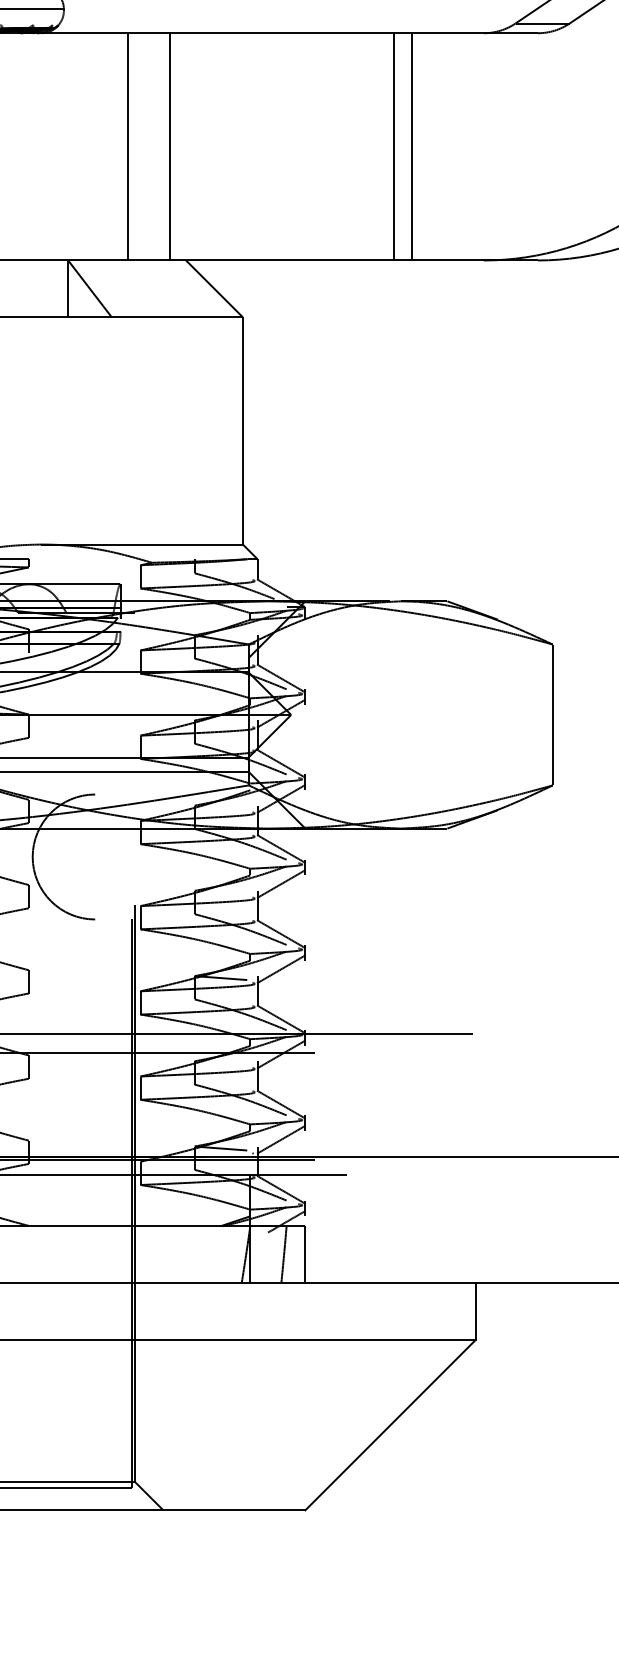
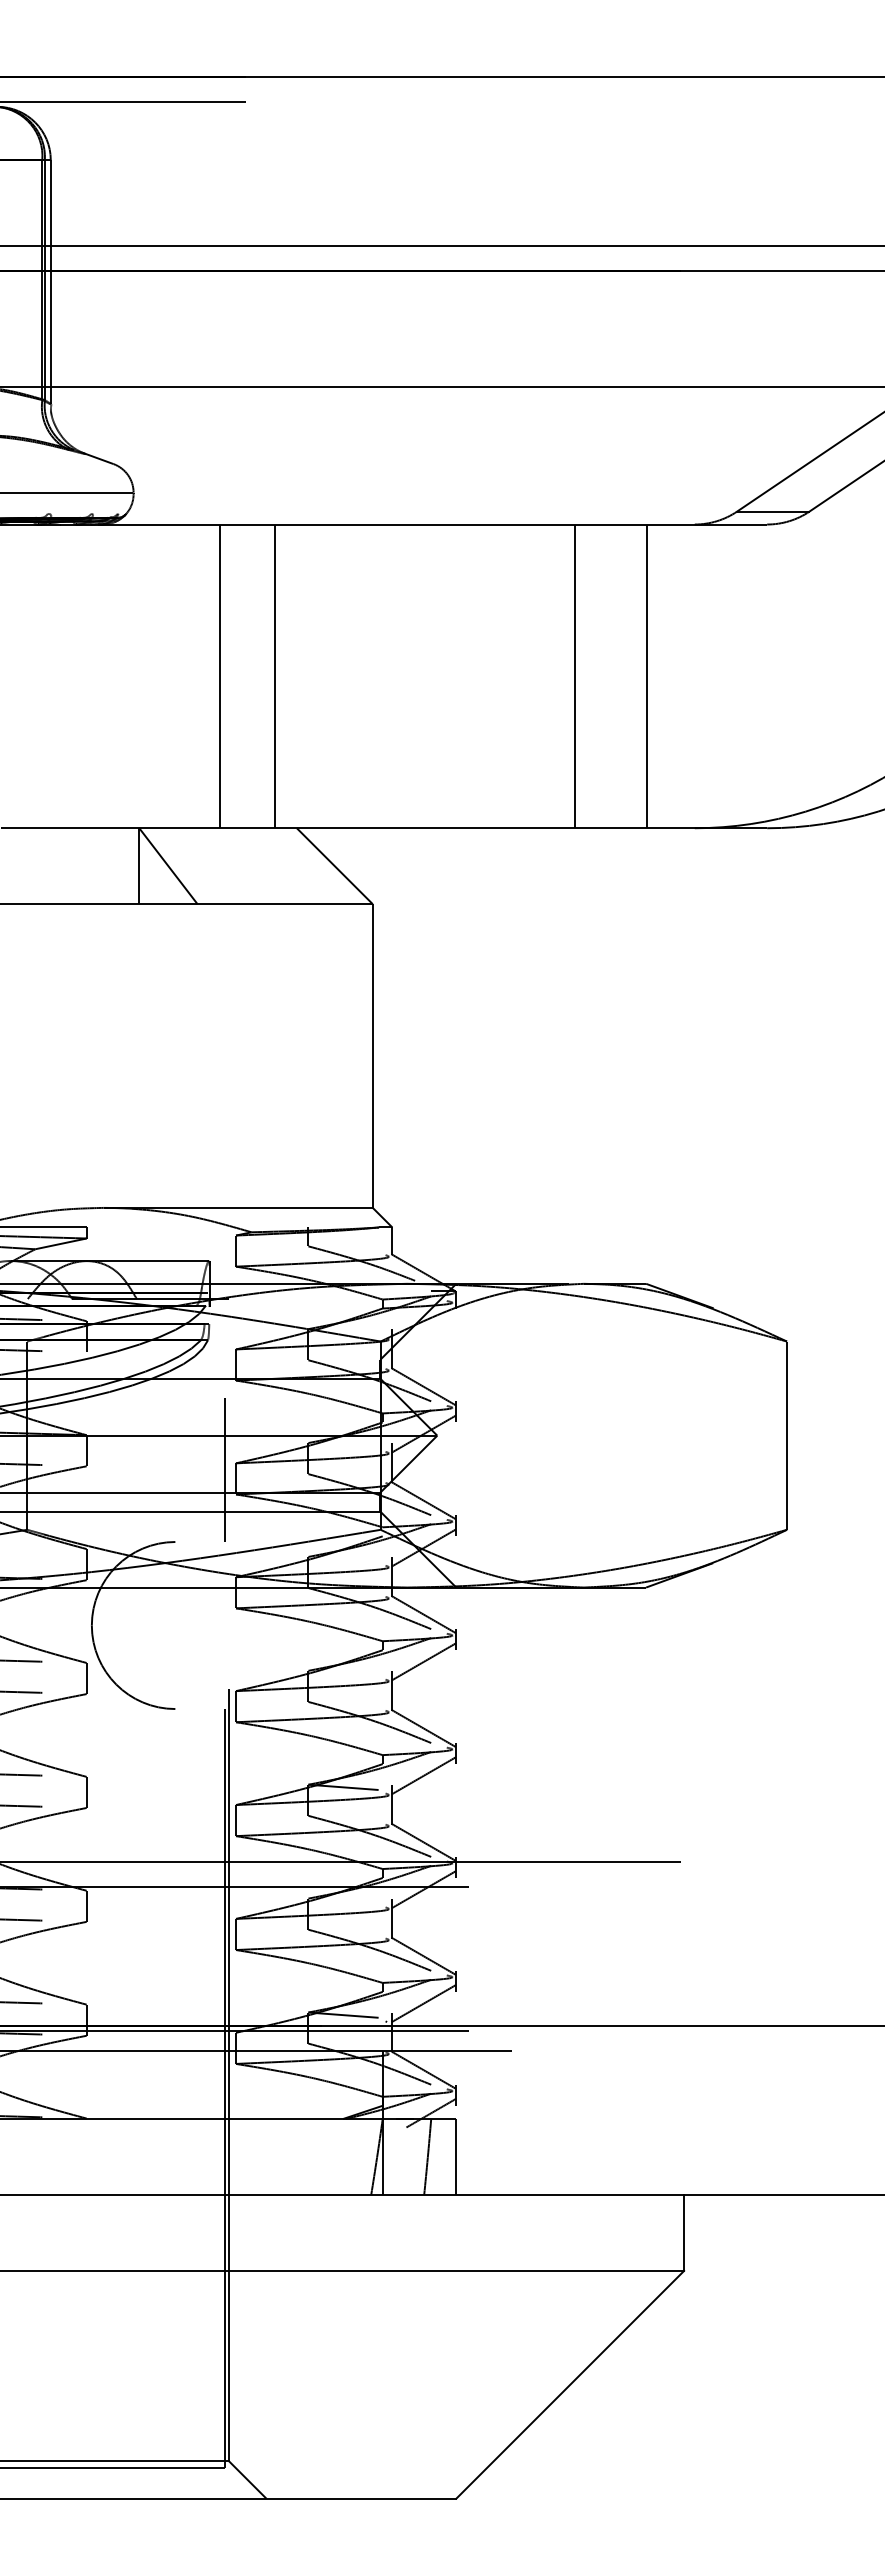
line: (412, 146) -> (647, 676), moved
line: (131, 740) -> (224, 1469), added

